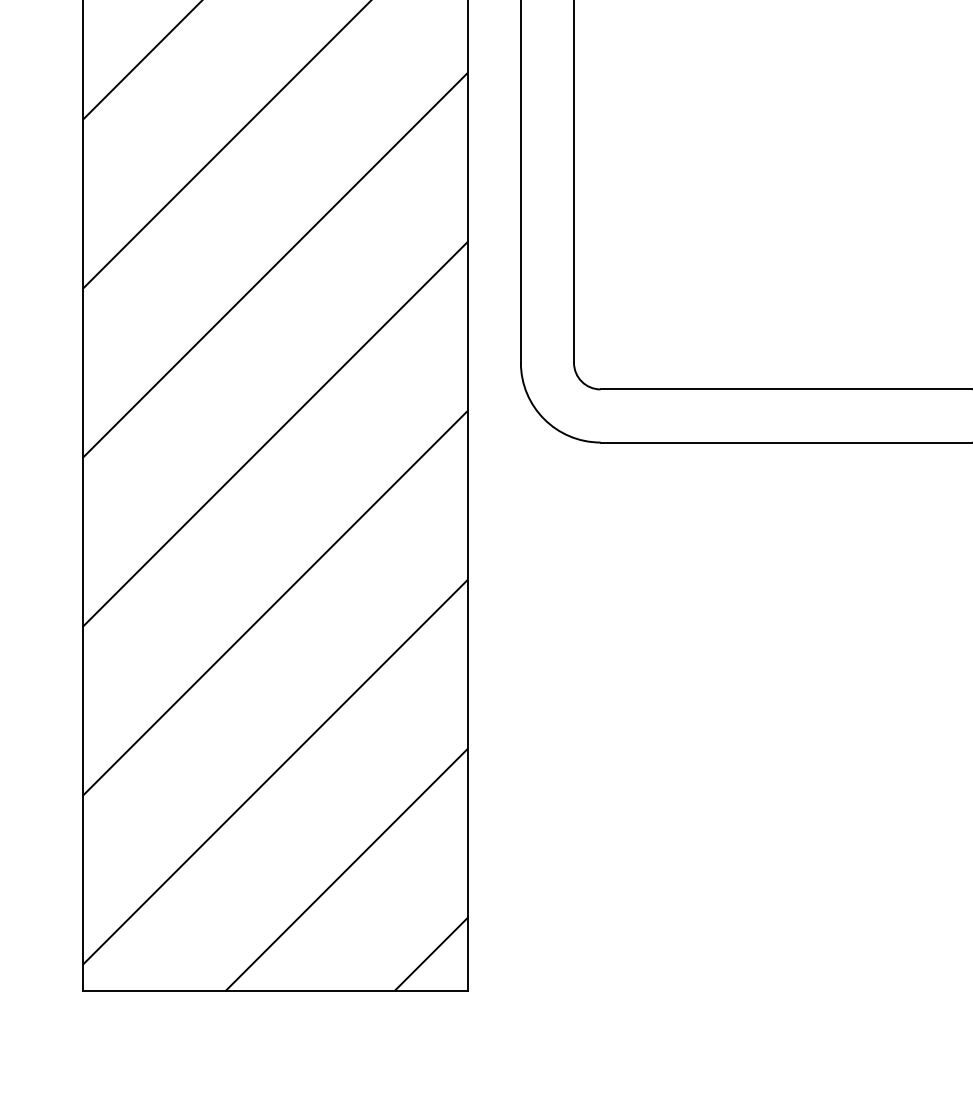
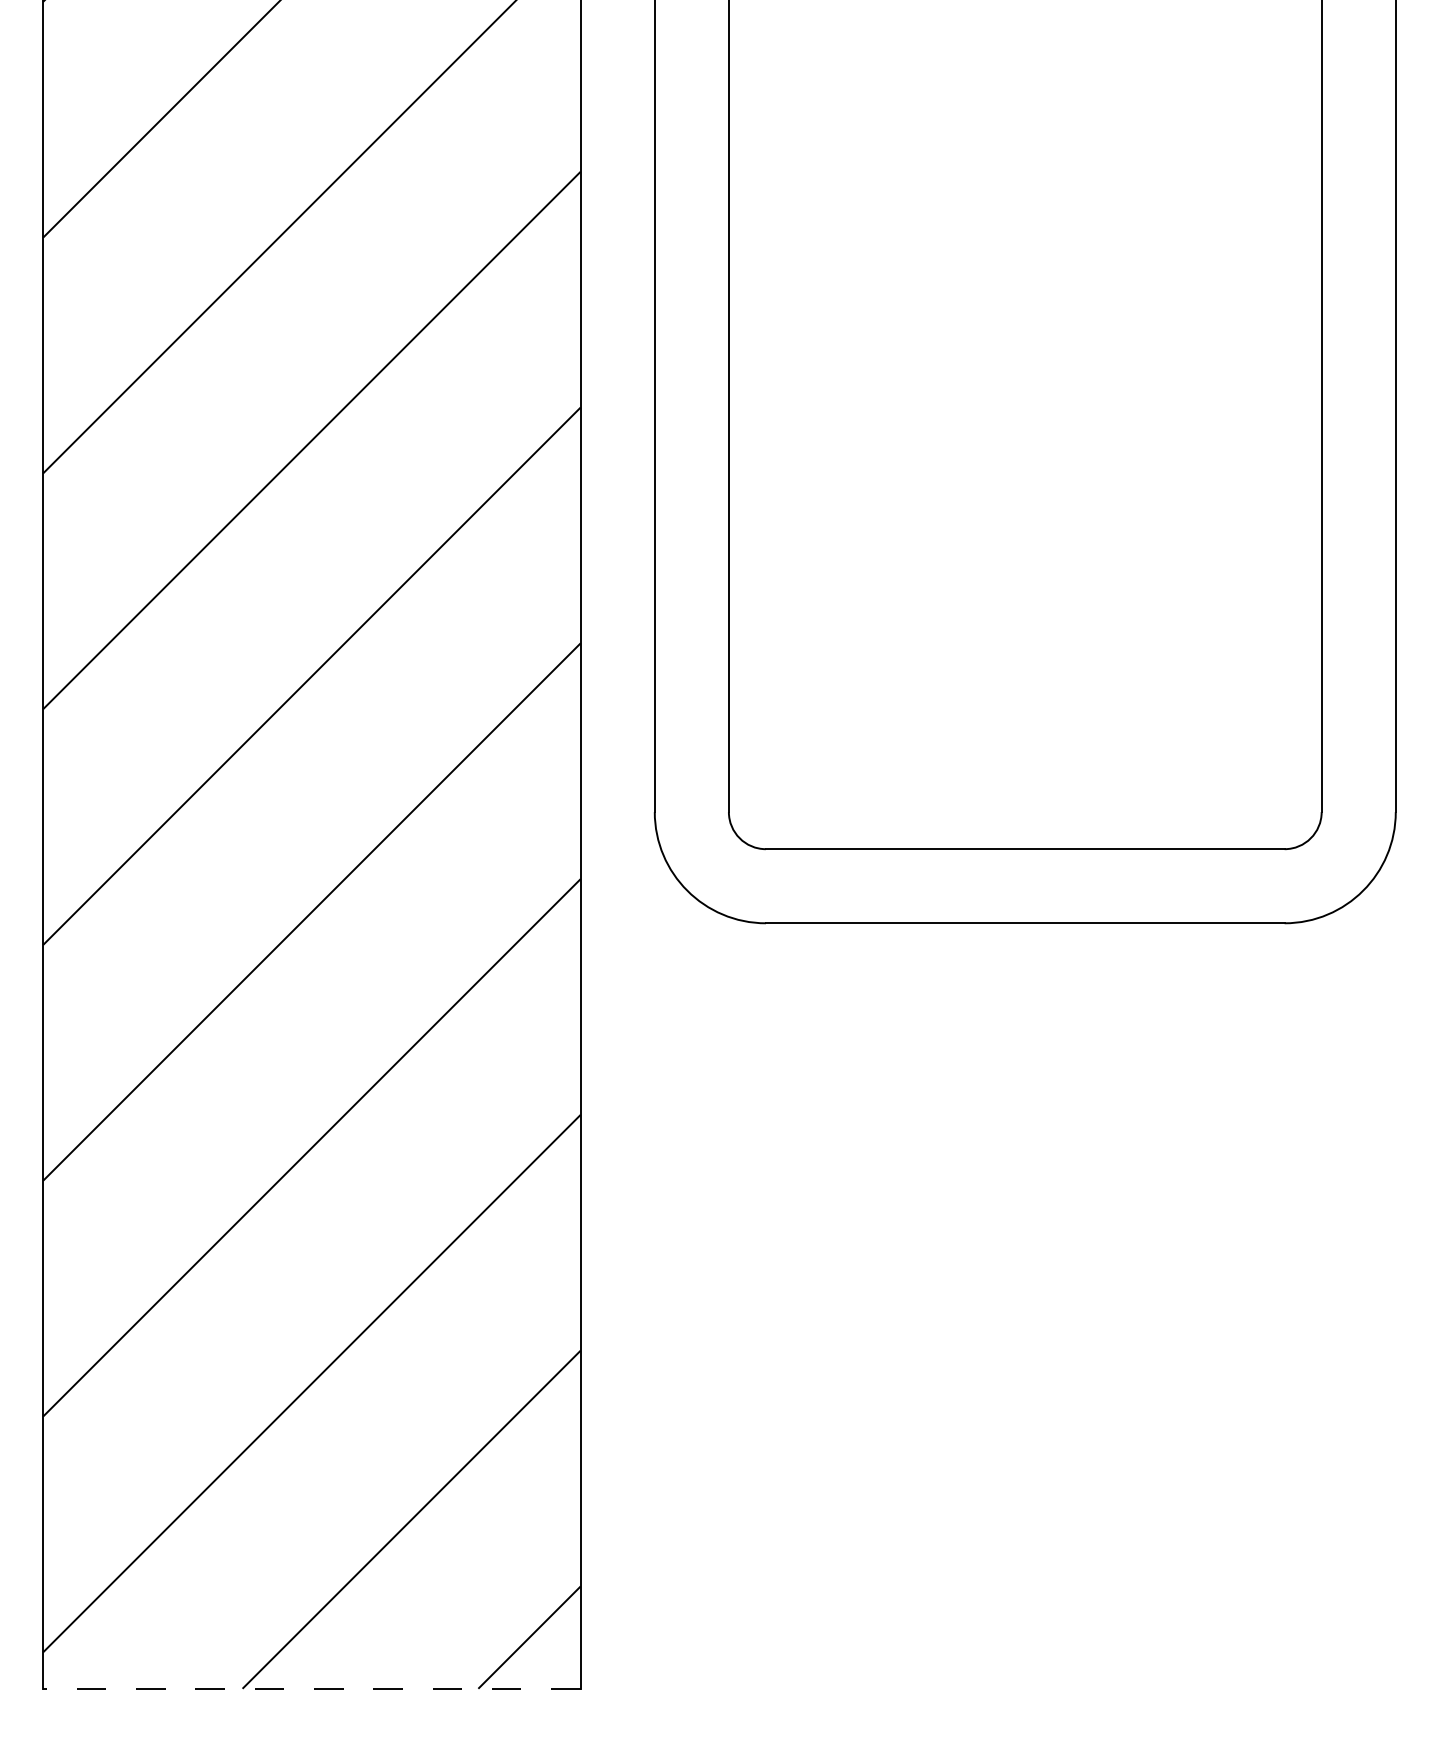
line: (274, 990) -> (311, 1688), solid -> dashed

